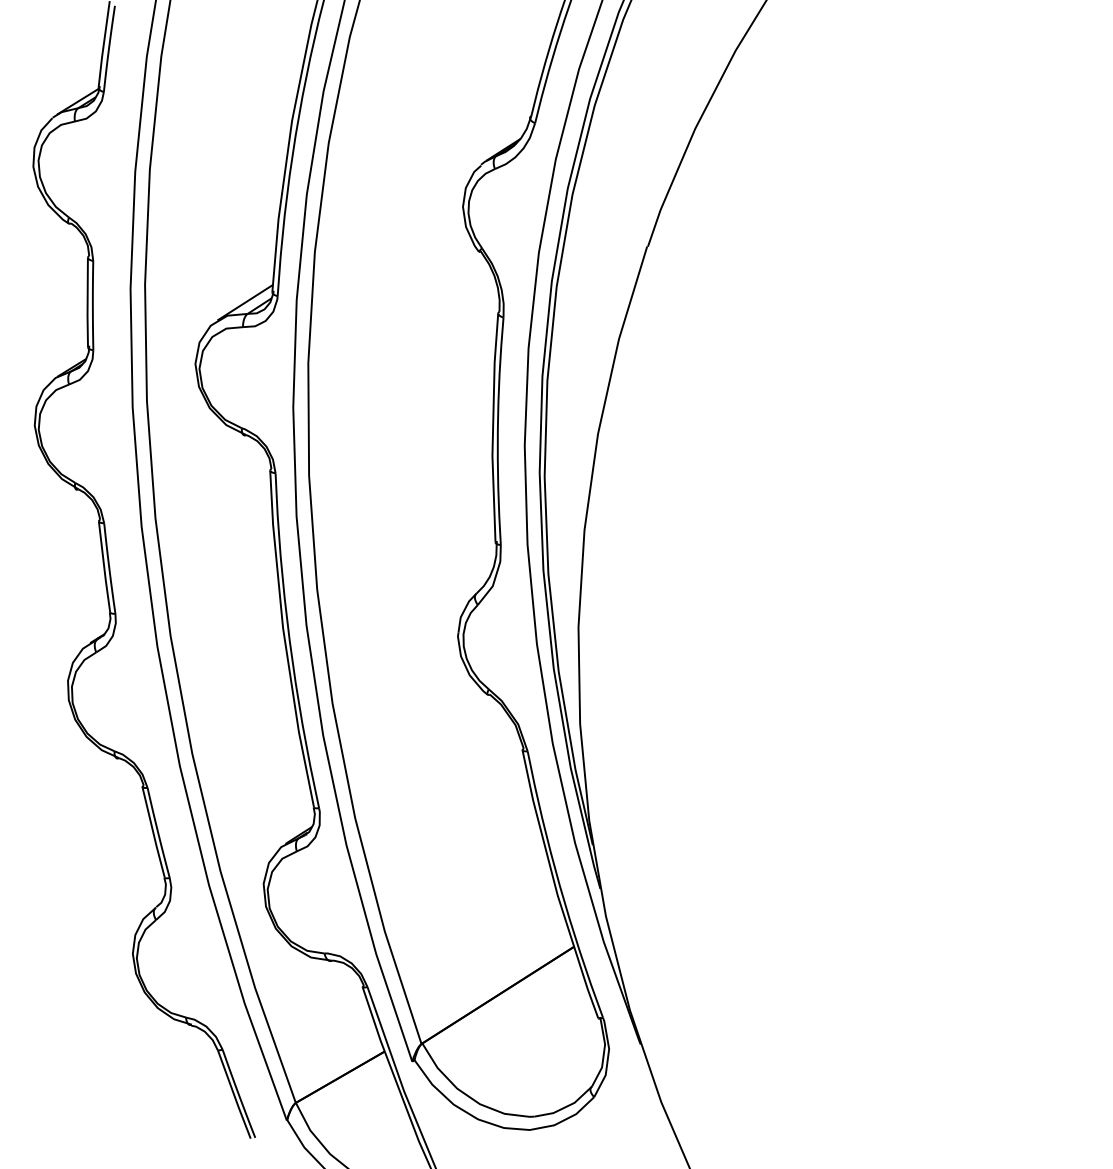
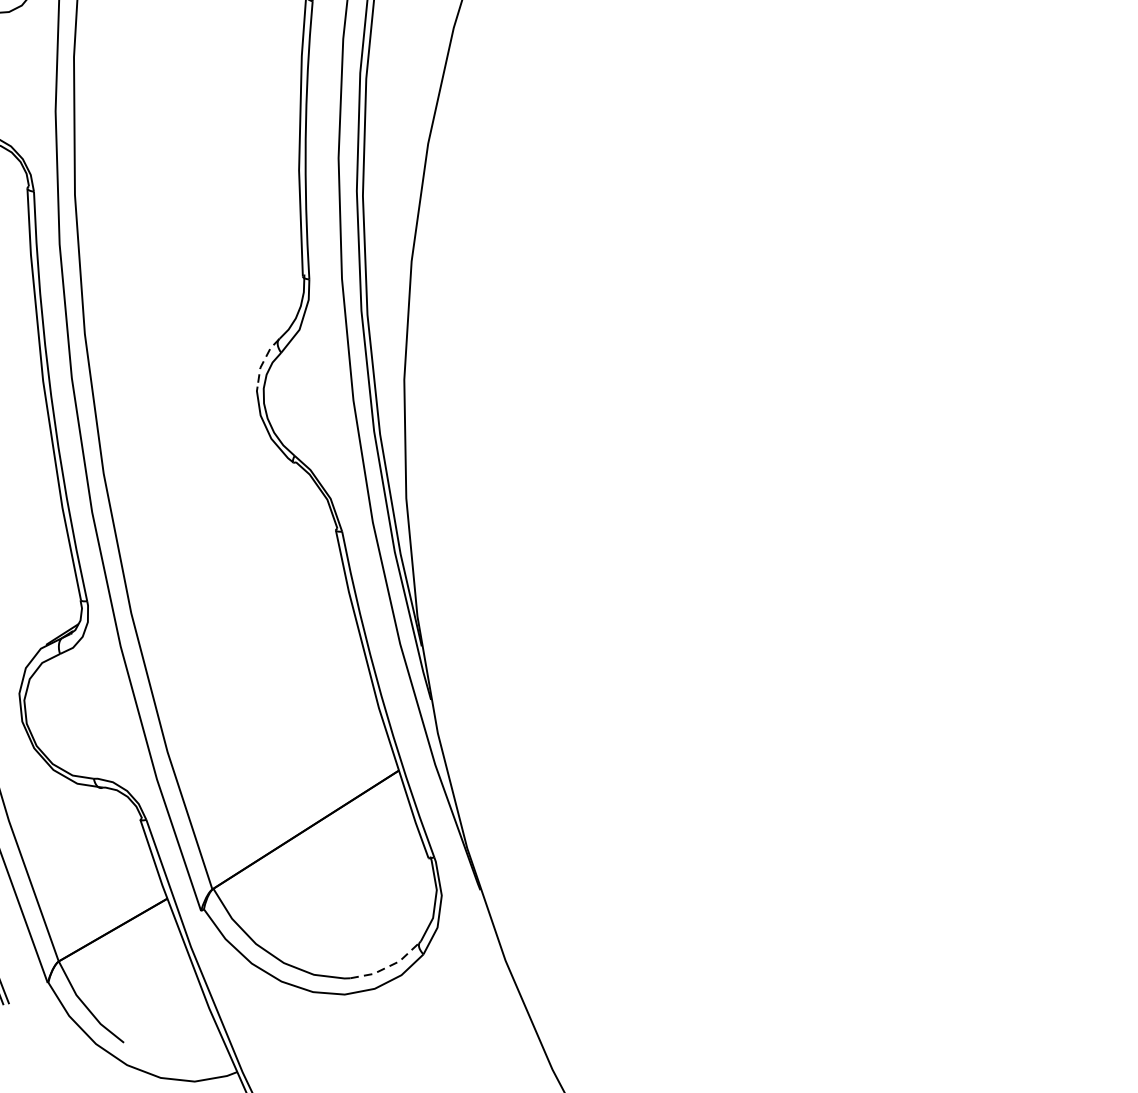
line: (463, 611) -> (263, 360), solid -> dashed
line: (565, 1107) -> (388, 967), solid -> dashed

